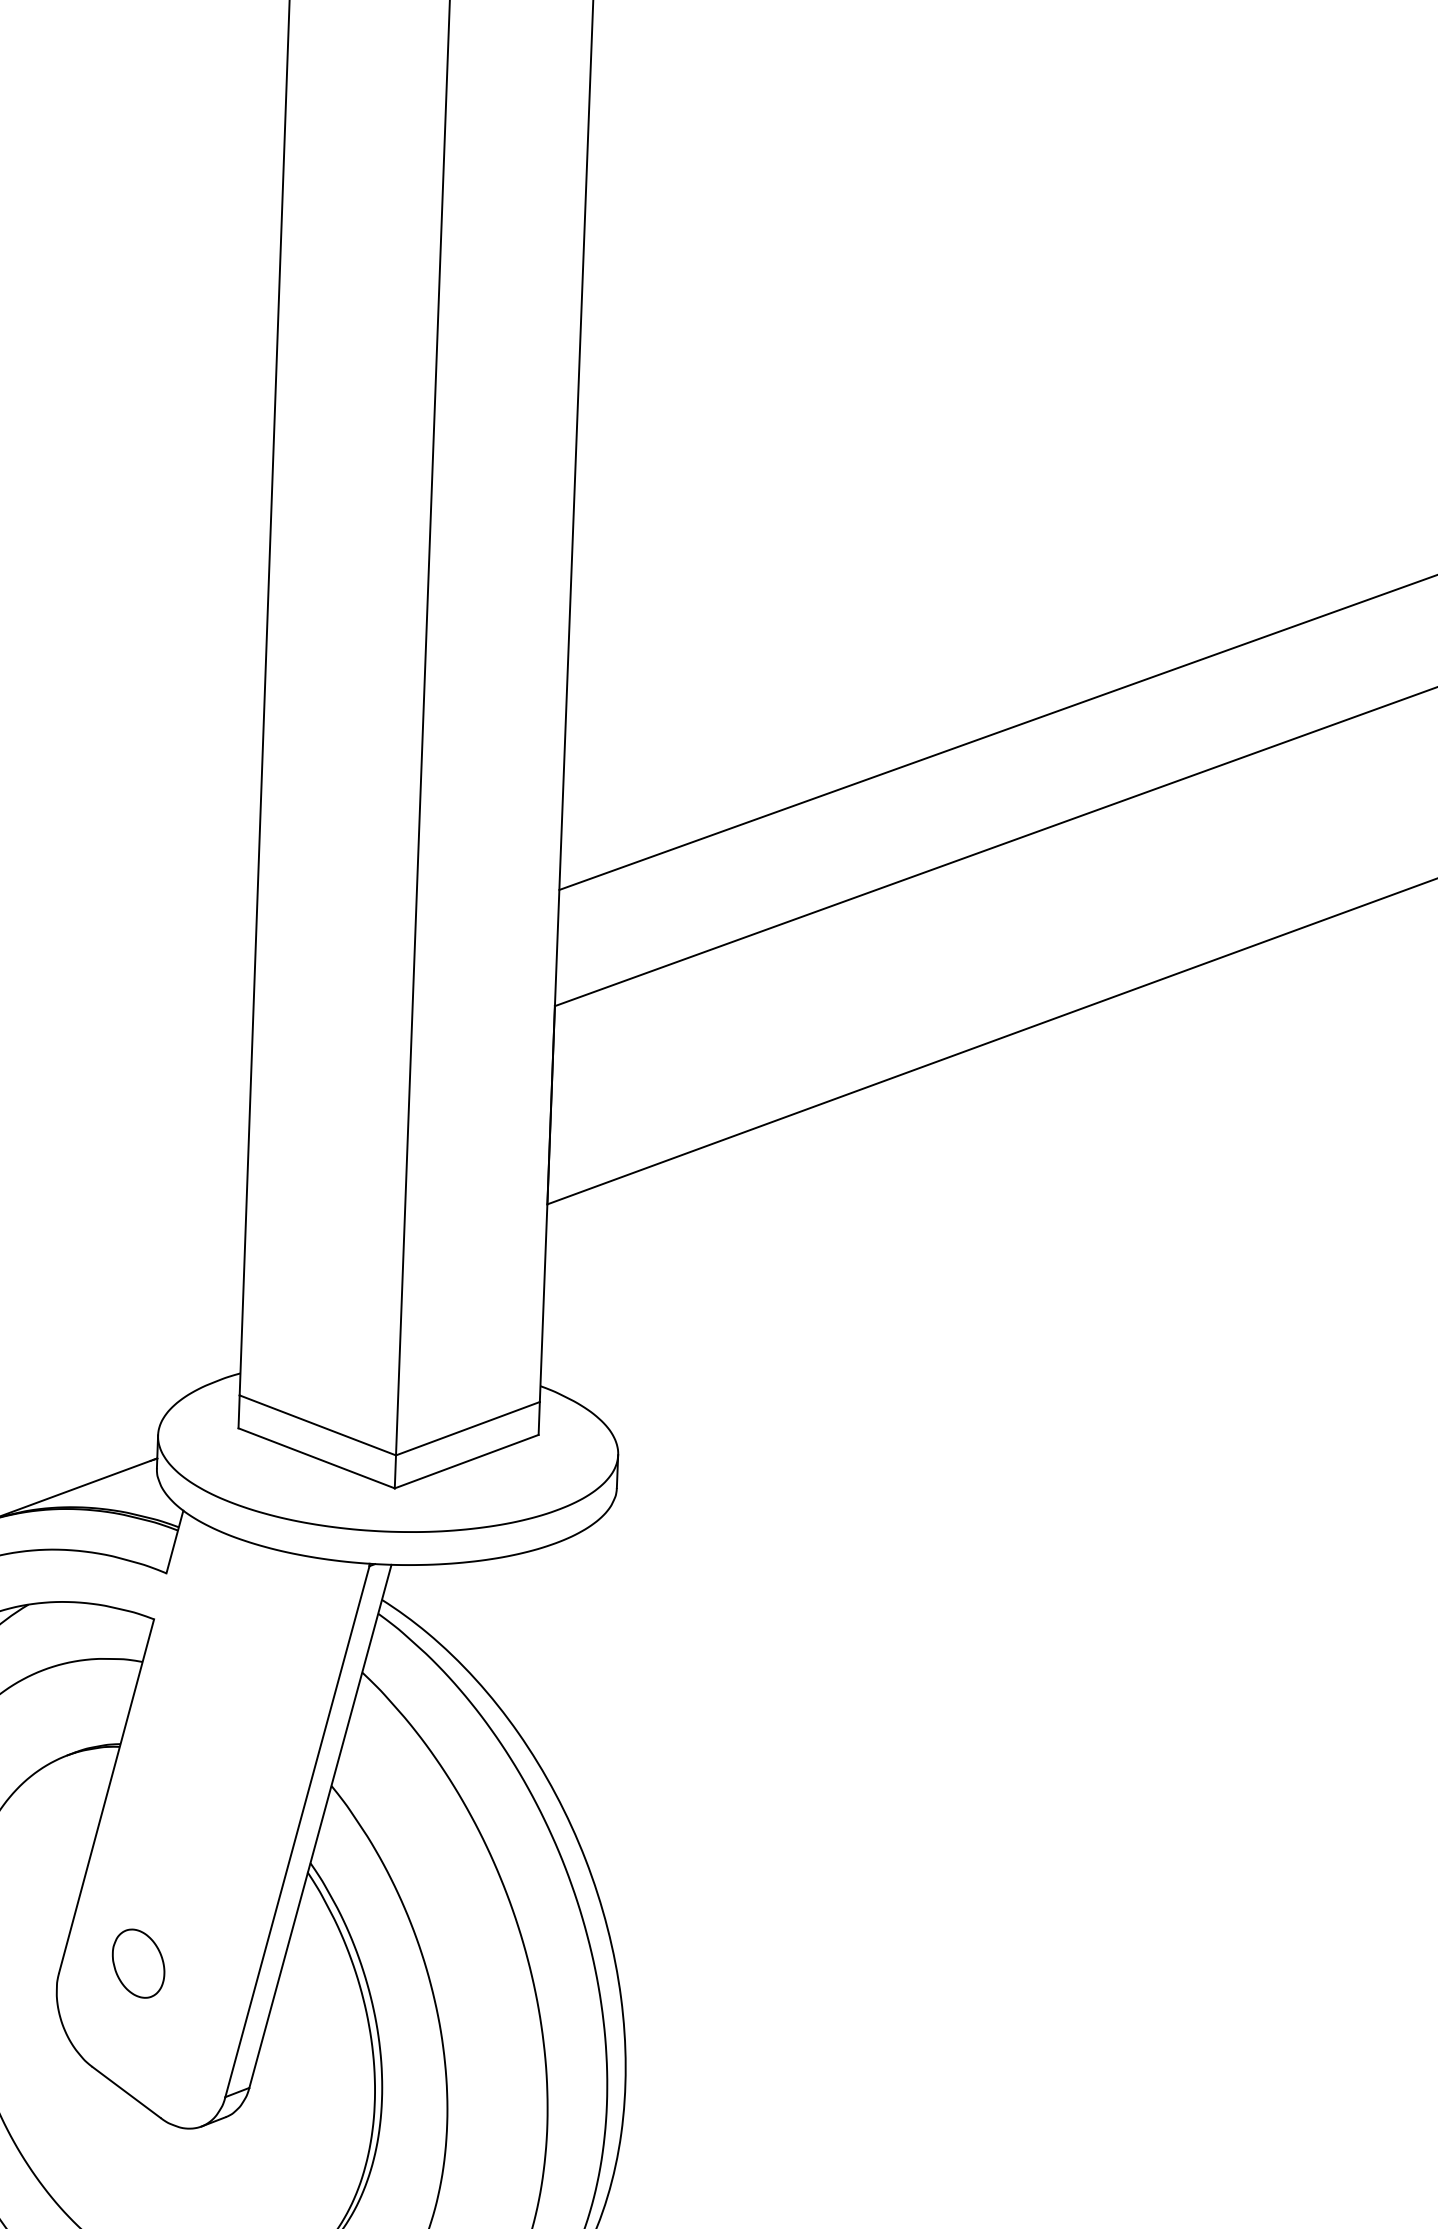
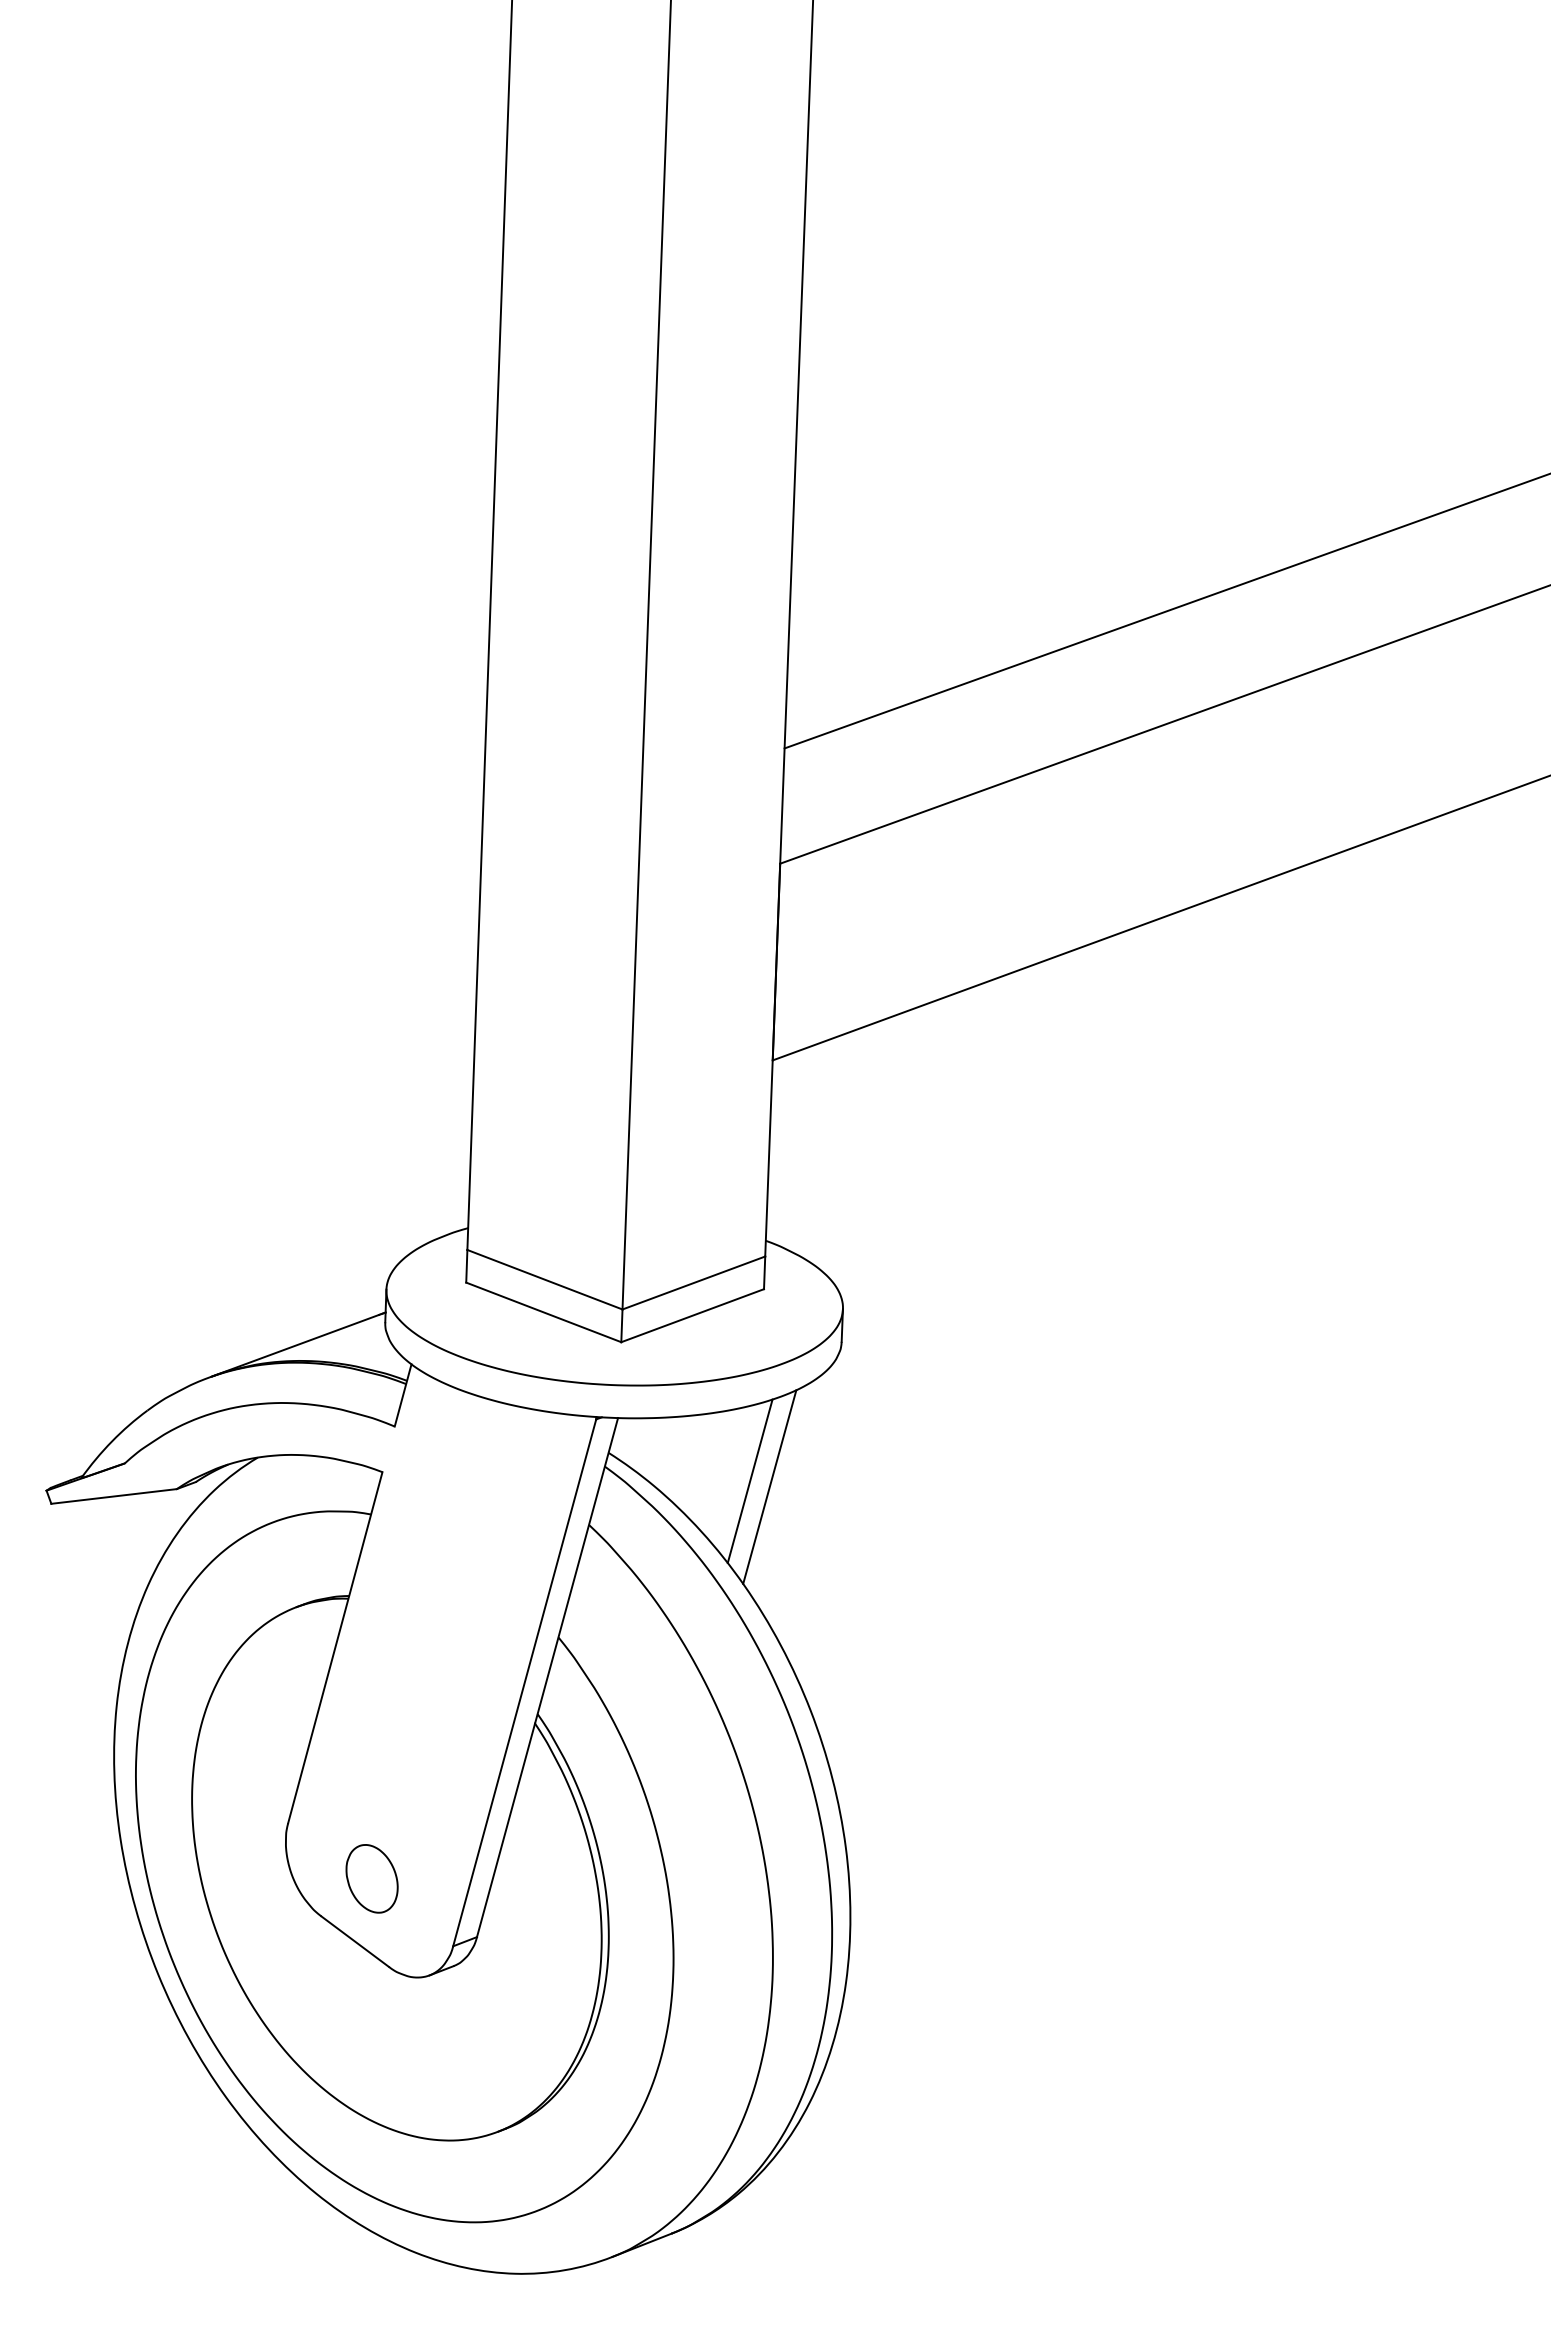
line: (523, 1628) -> (749, 1481), added
line: (544, 1633) -> (769, 1486), added
part: (138, 1963) -> (371, 1878), moved

